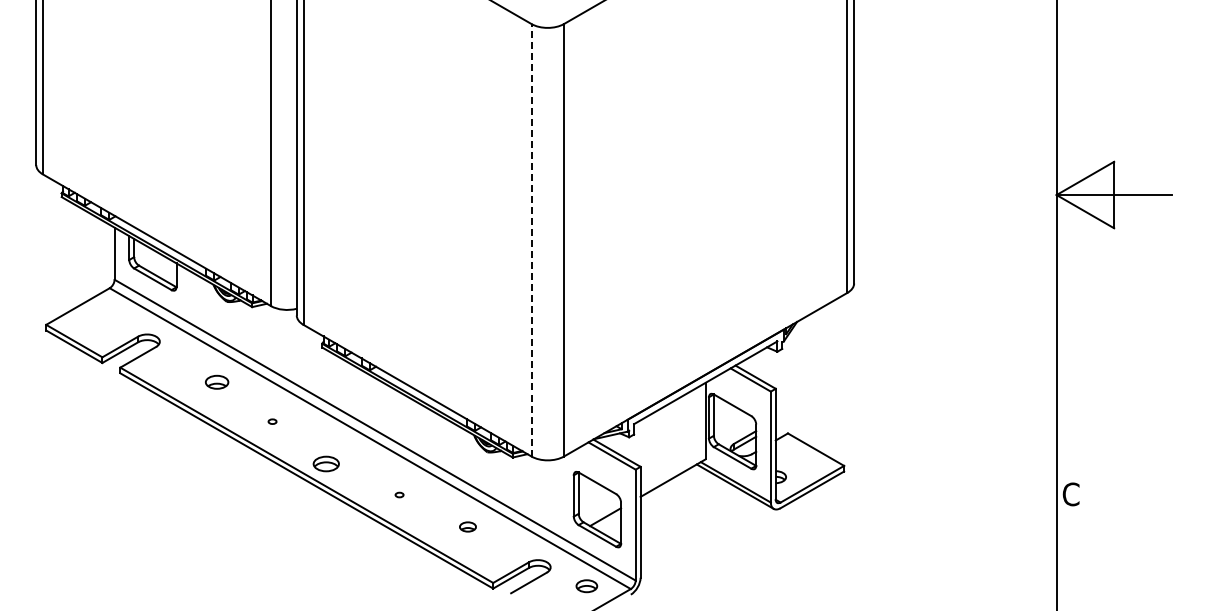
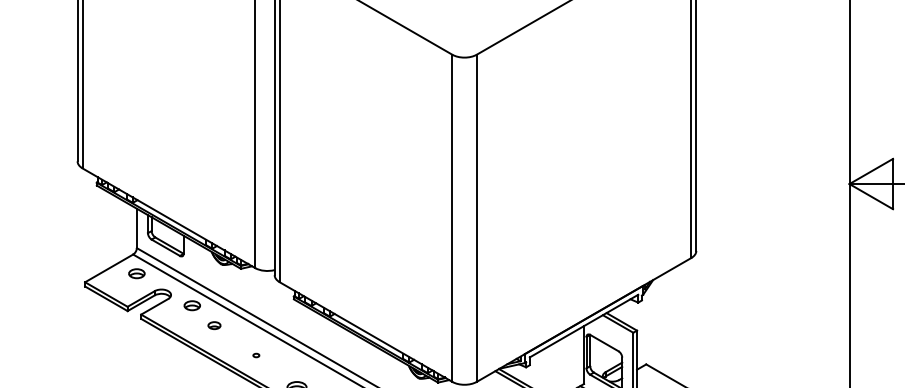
line: (531, 239) -> (452, 217), dashed -> solid
part: (114, 313) -> (136, 273), added
part: (187, 355) -> (192, 305), added
part: (217, 381) -> (214, 325), size x0.71

